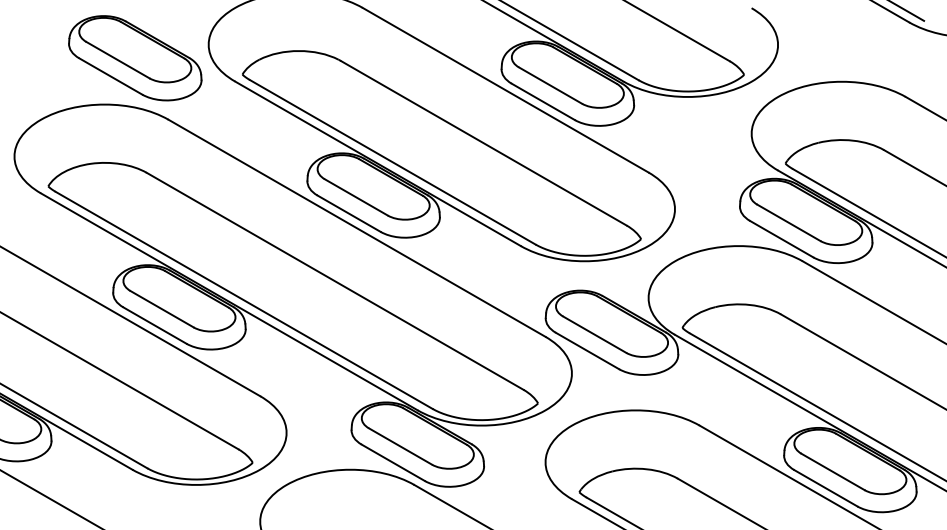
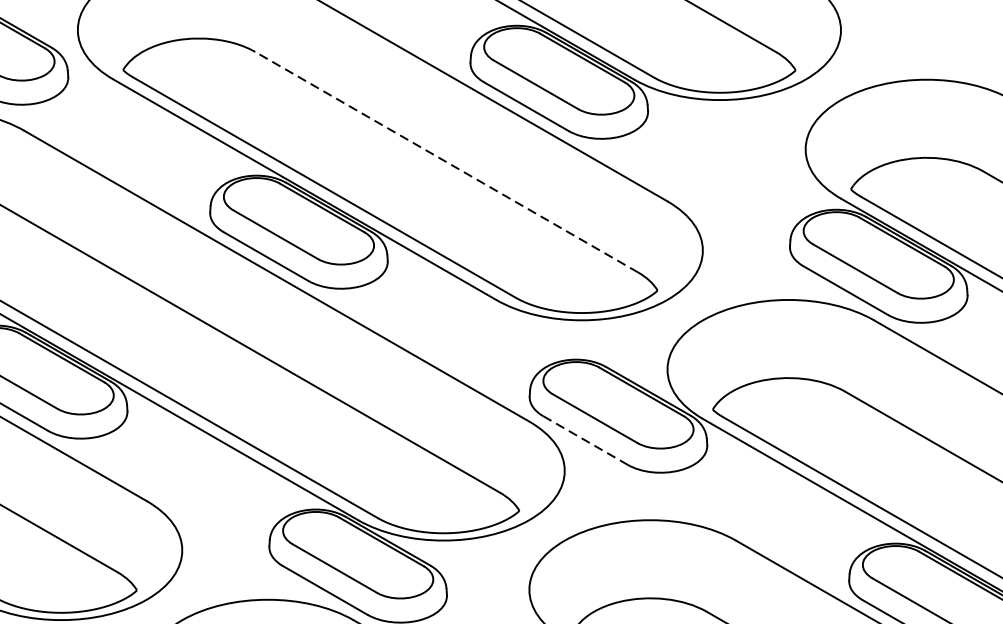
line: (483, 143) -> (446, 162), solid -> dashed
line: (587, 351) -> (585, 441), solid -> dashed

